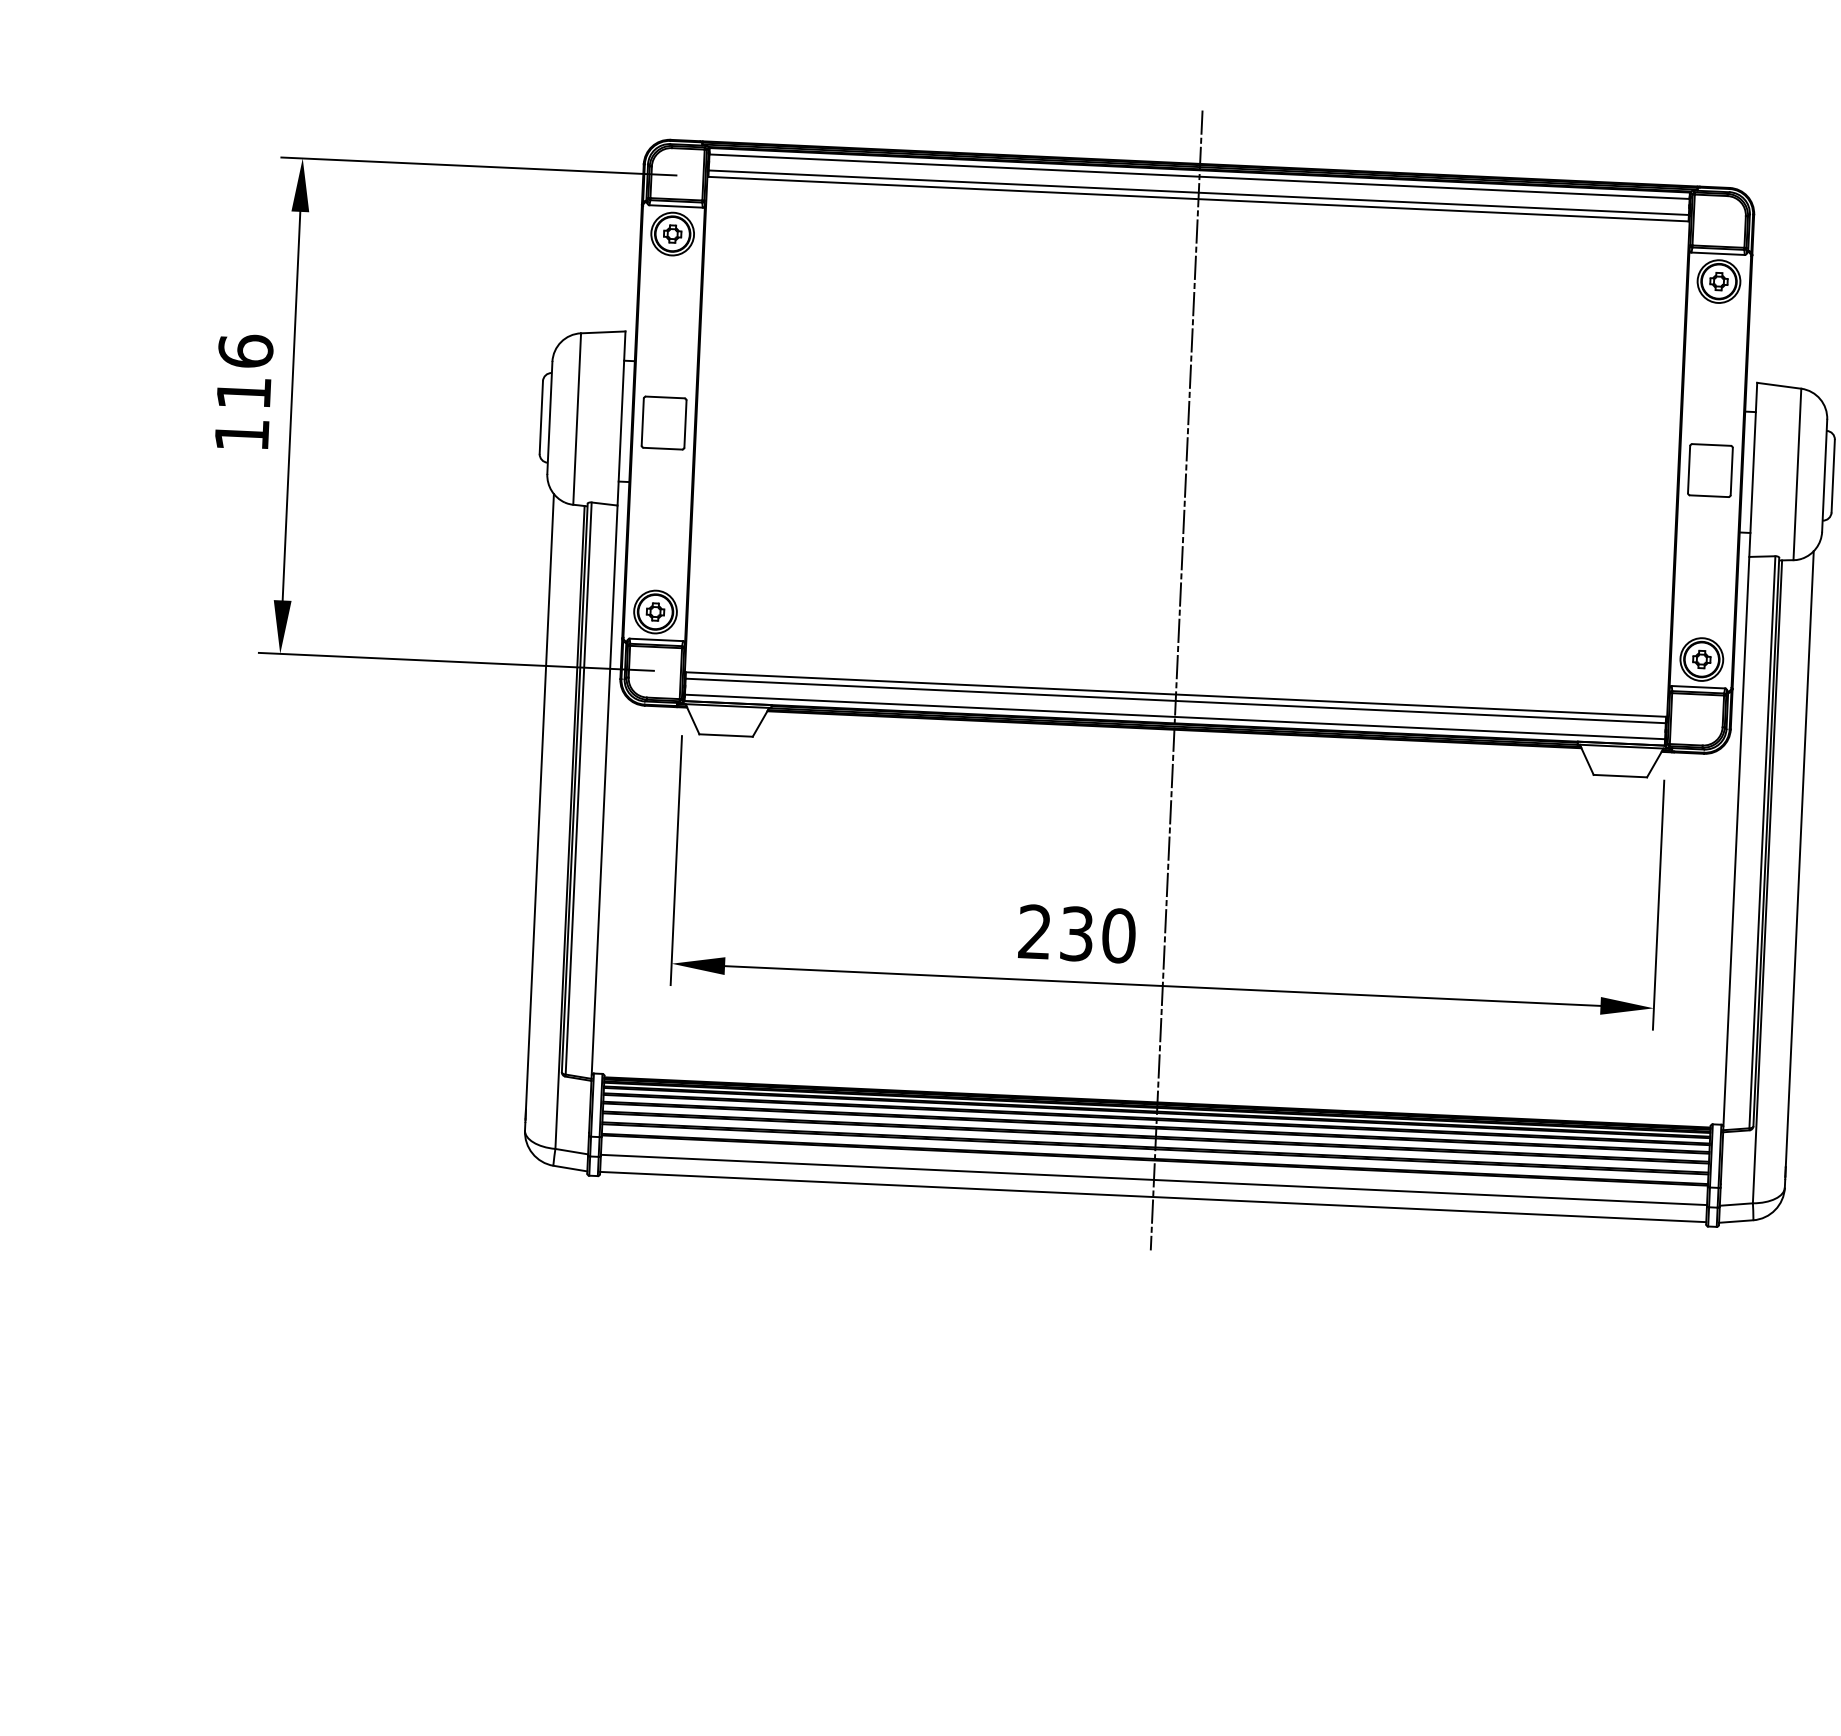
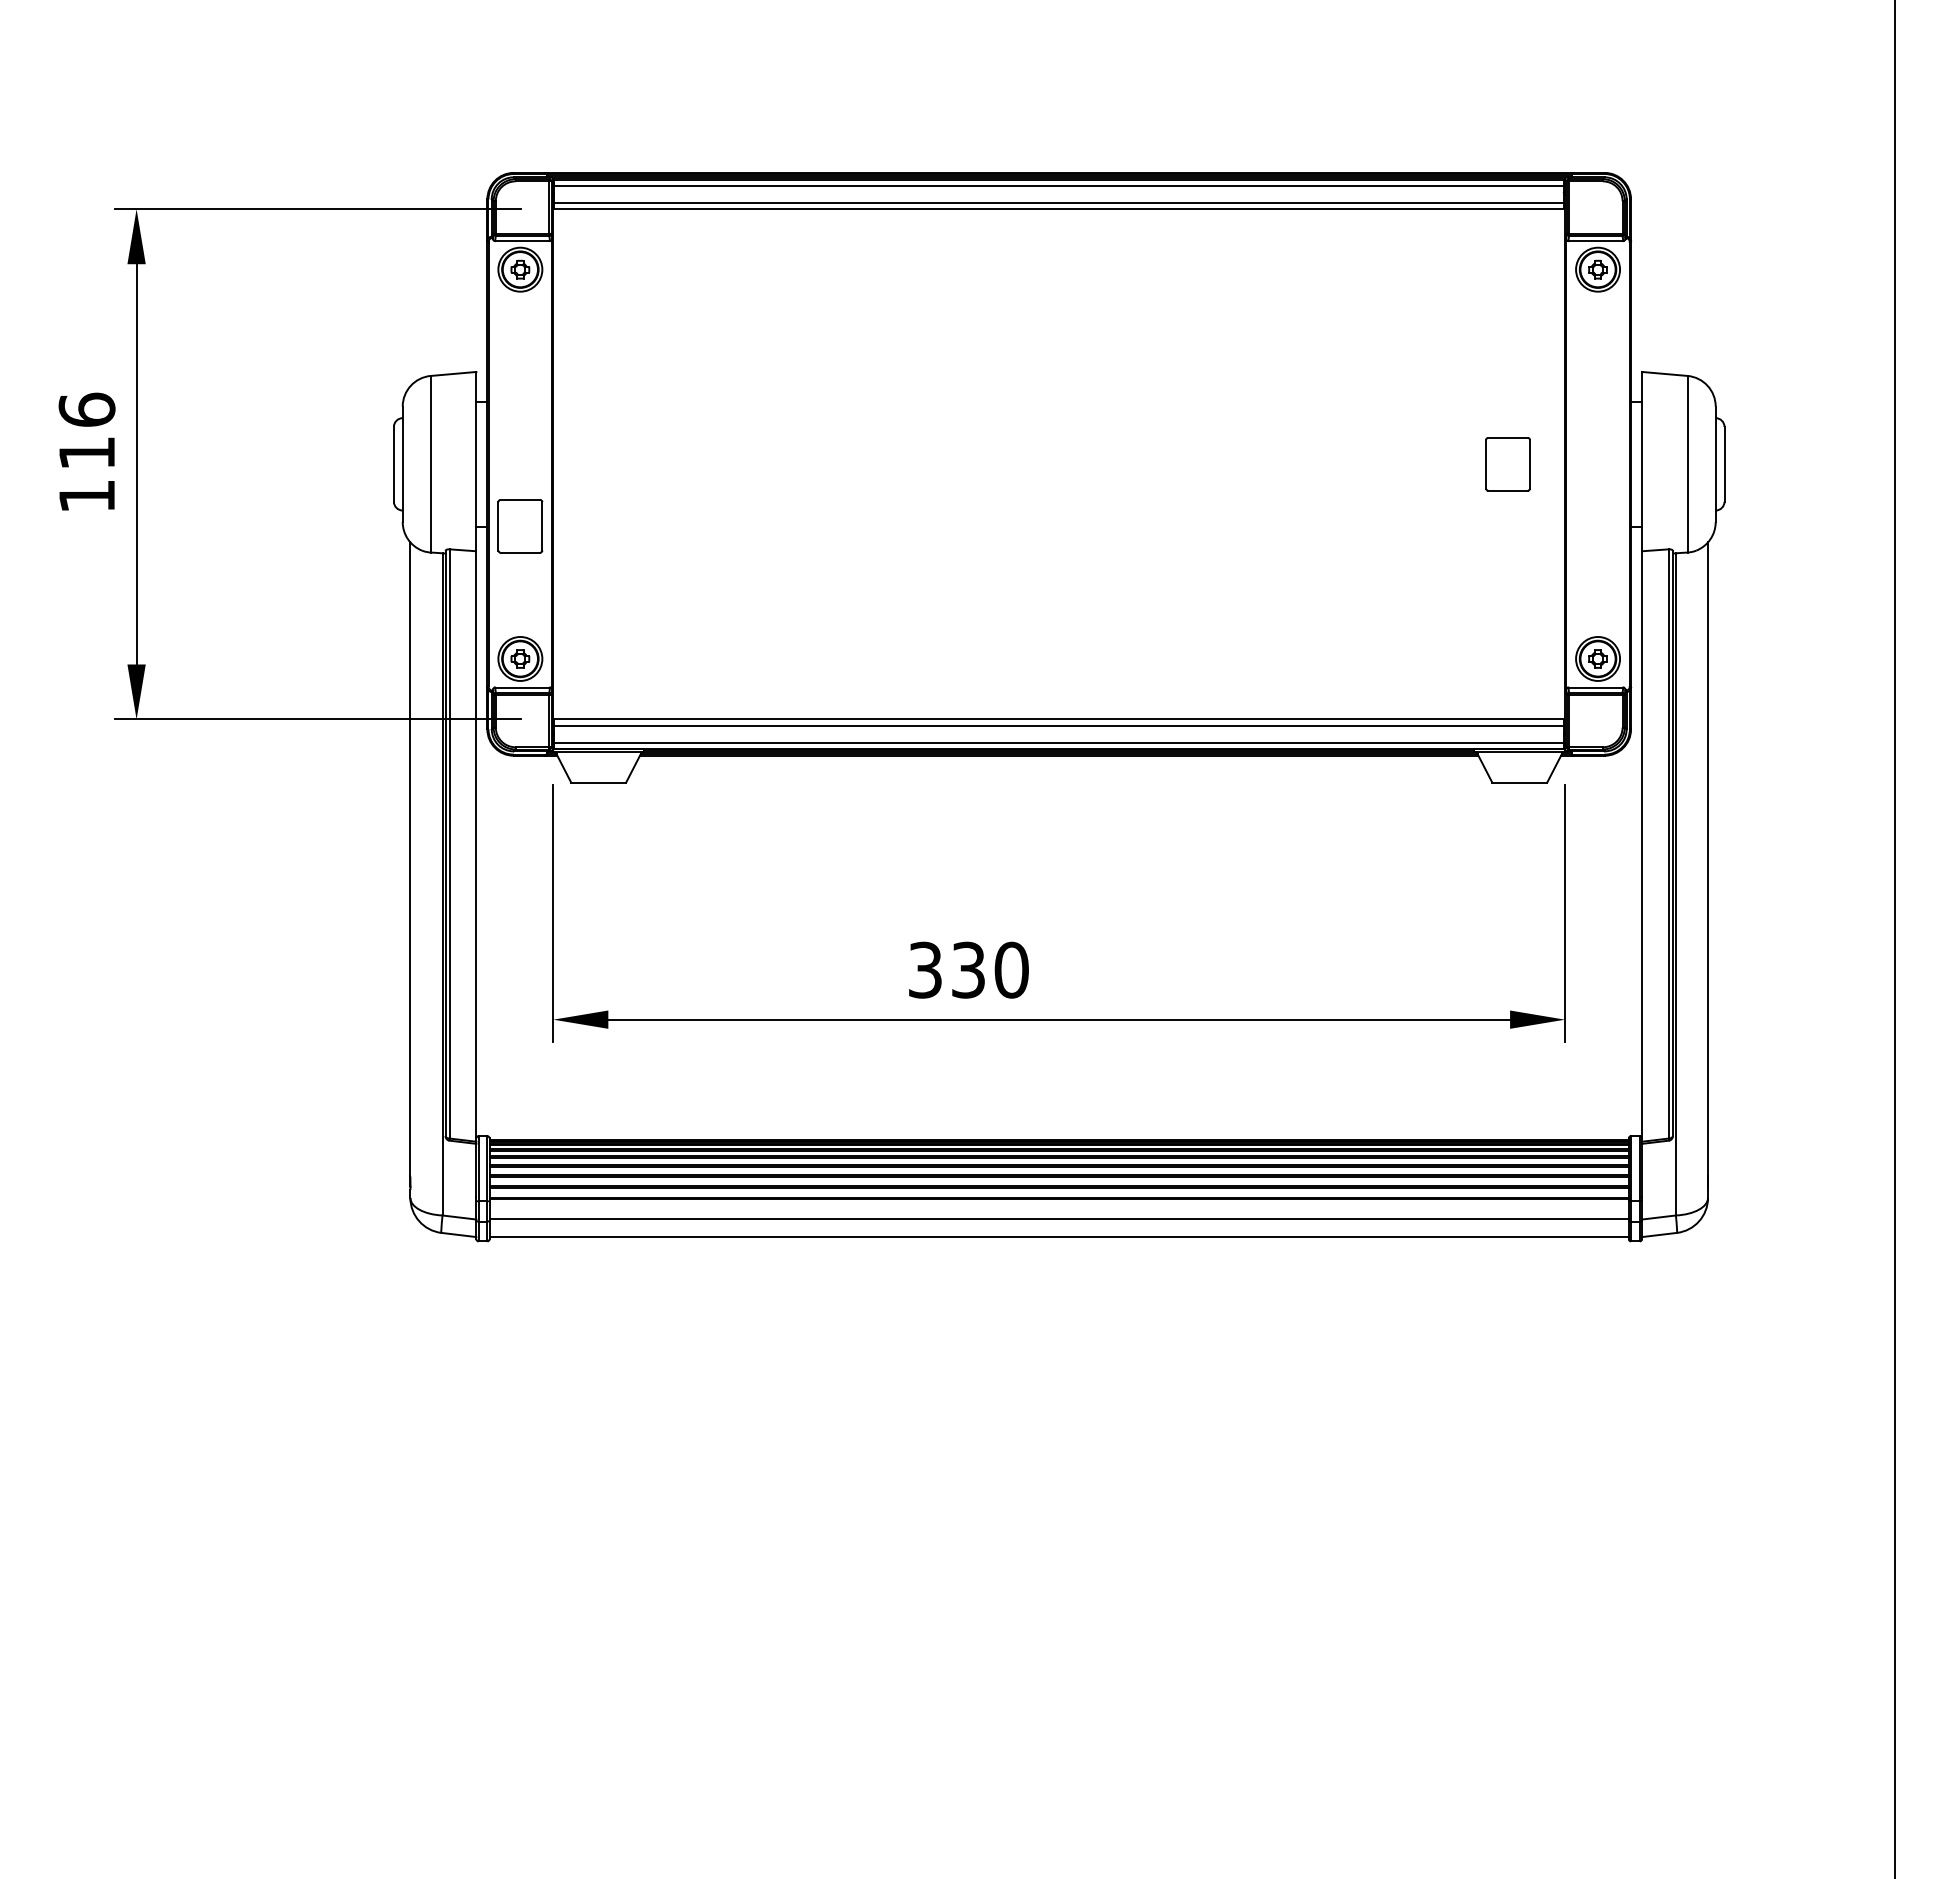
part: (664, 423) -> (520, 526), moved
part: (1709, 470) -> (1507, 464), moved
line: (1176, 680) -> (1059, 704), removed
text: (1035, 931) -> (925, 969), 230 -> 330

